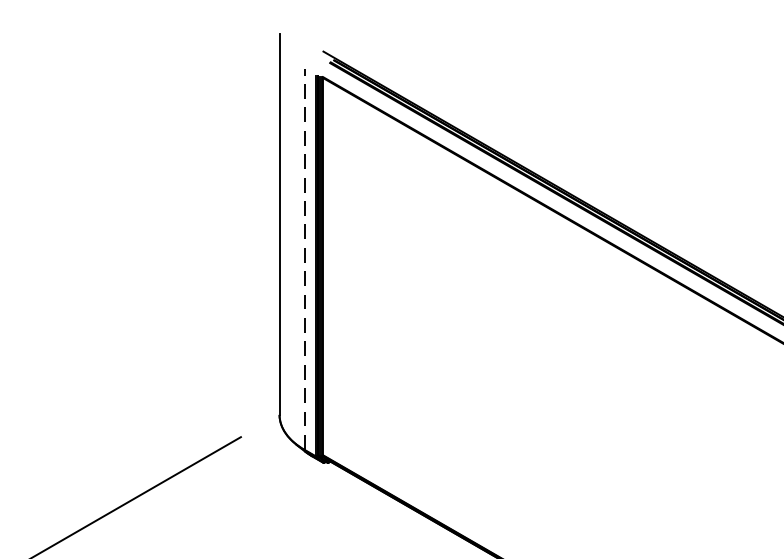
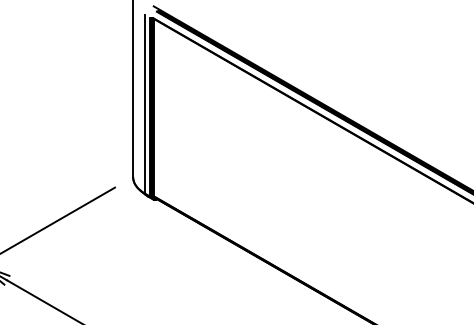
line: (303, 260) -> (144, 104), dashed -> solid

